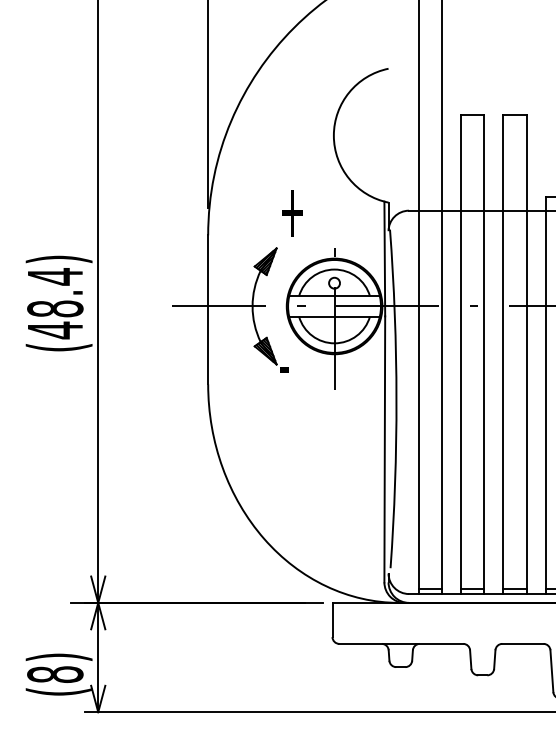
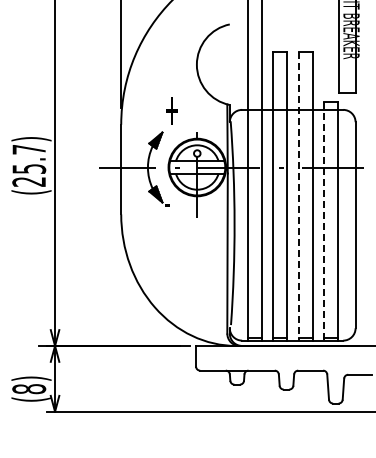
text: (55, 303) -> (29, 165), (48.4) -> (25.7)
line: (502, 356) -> (298, 197), solid -> dashed
line: (545, 396) -> (324, 221), solid -> dashed

